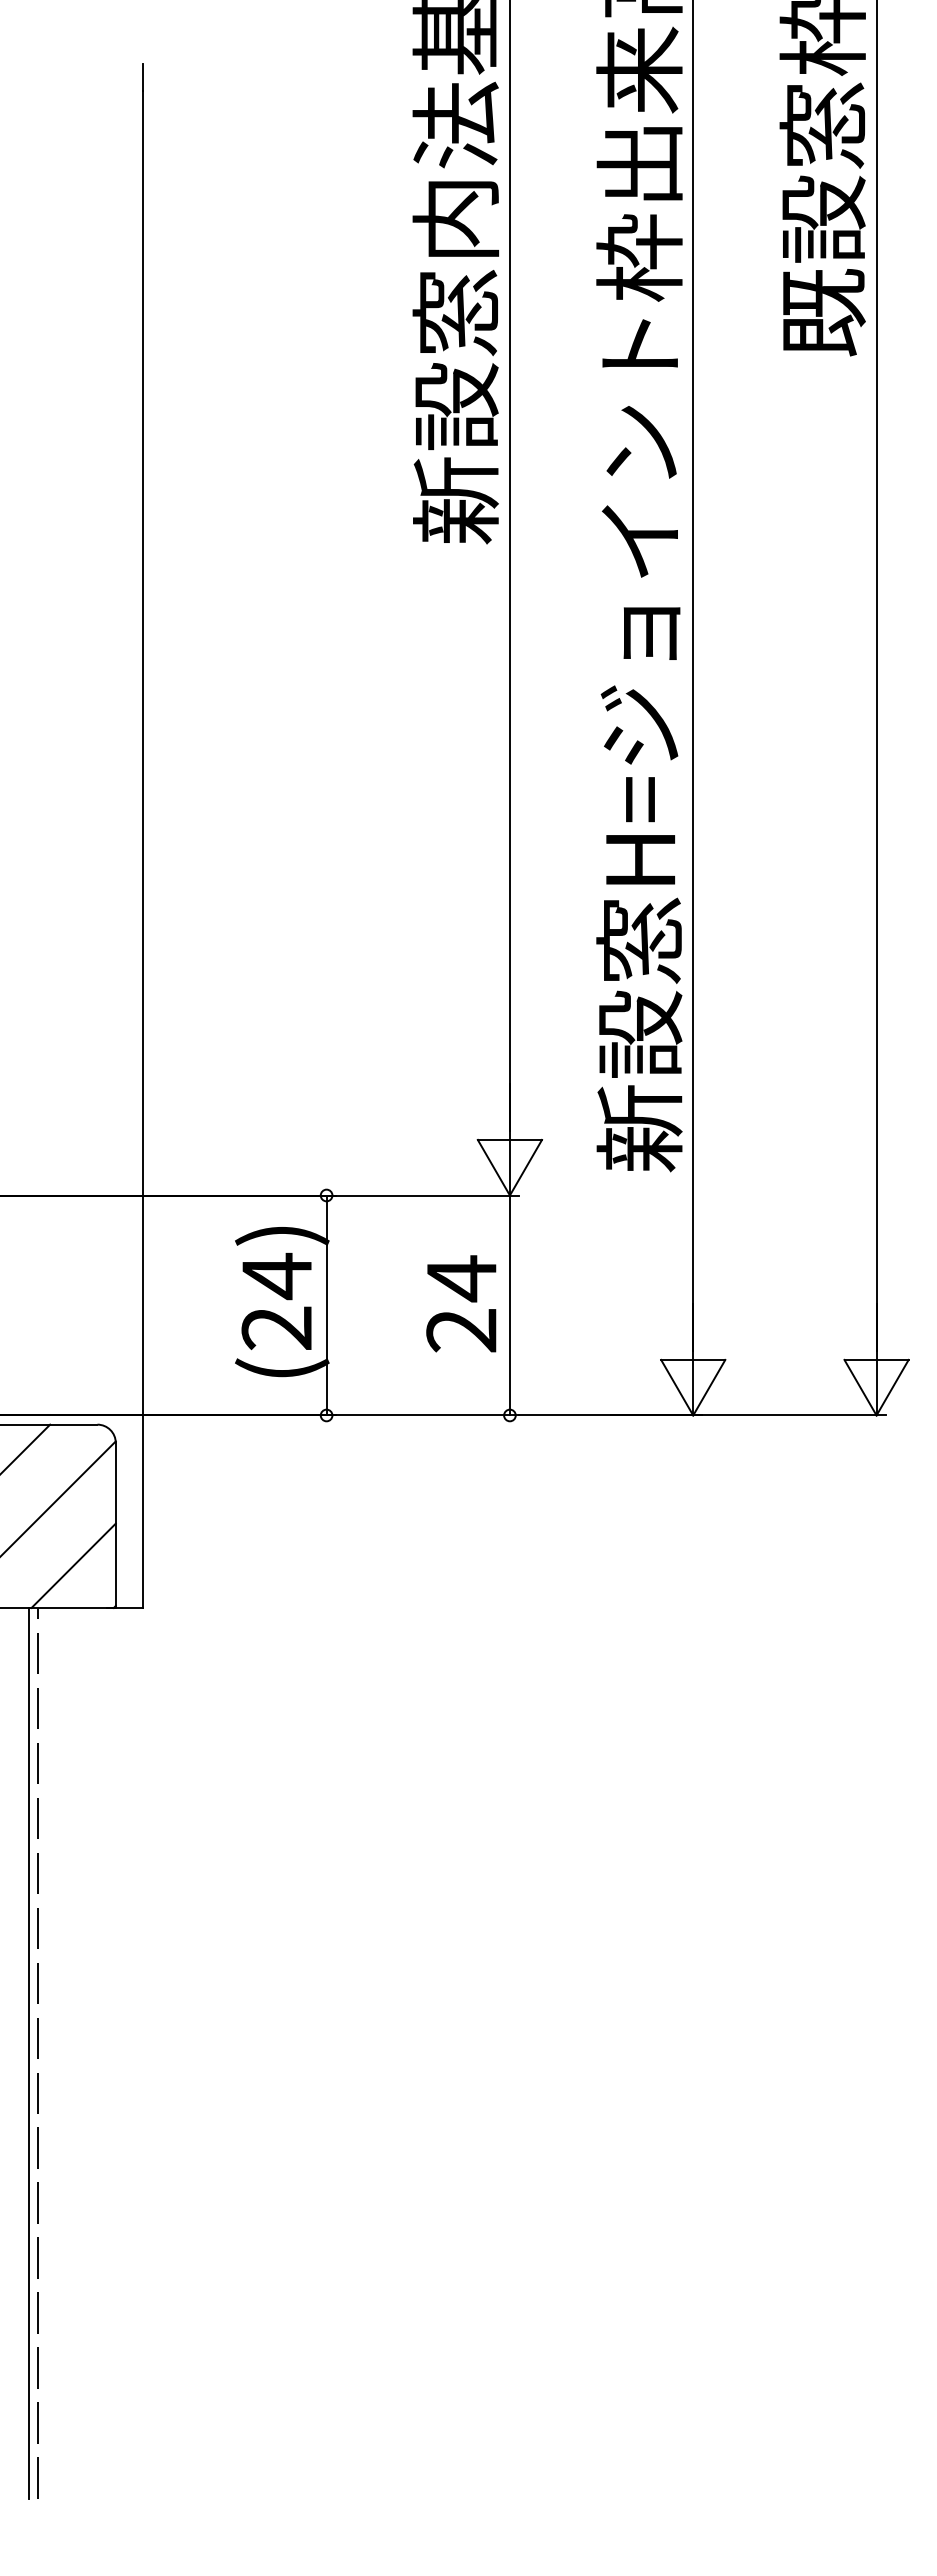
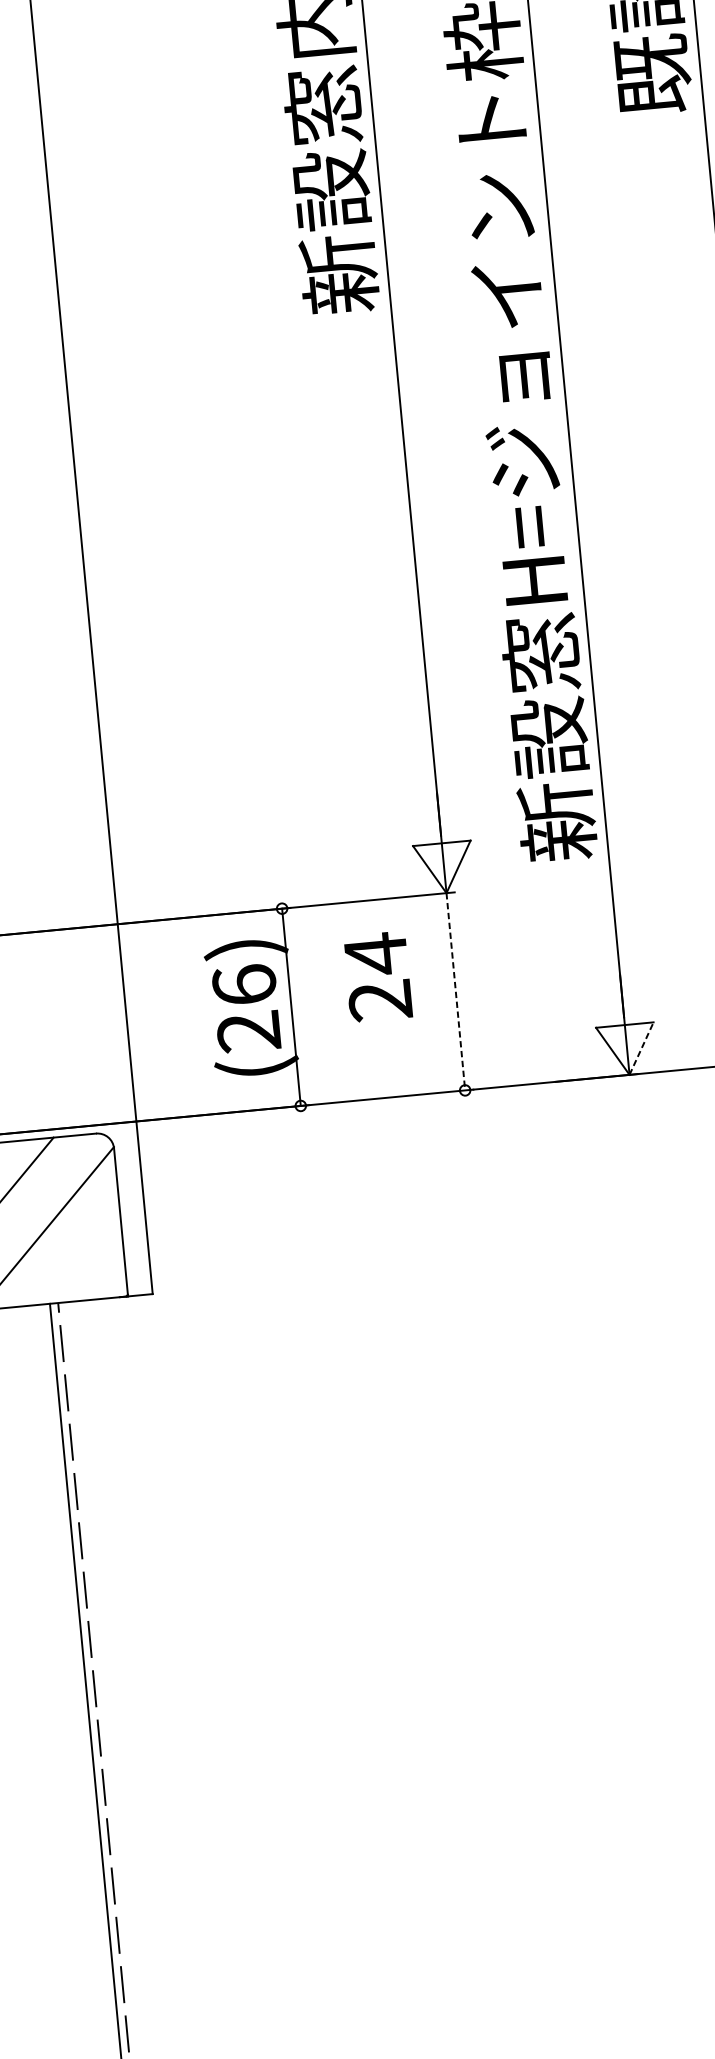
text: (276, 1276) -> (244, 985), (24) -> (26)
text: (461, 1303) -> (378, 976), moved
line: (509, 1305) -> (455, 991), solid -> dashed
line: (709, 1387) -> (641, 1048), solid -> dashed
line: (73, 1565) -> (86, 1261), removed

